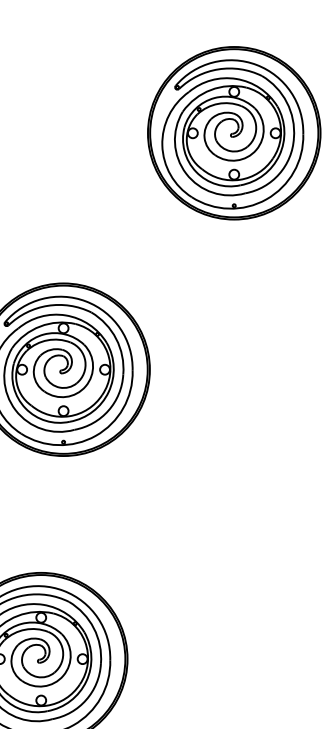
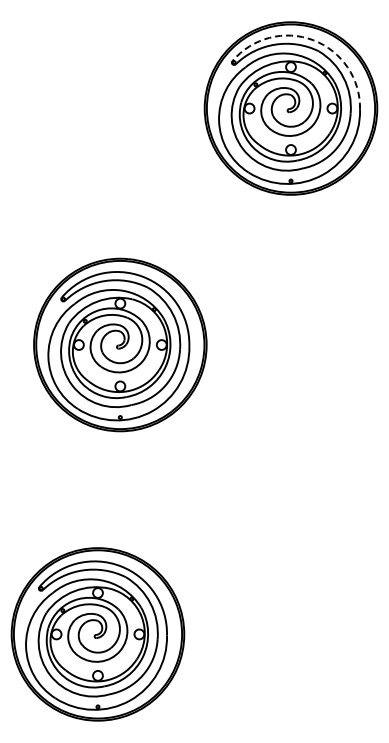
arc: (256, 65) -> (313, 40), solid -> dashed

